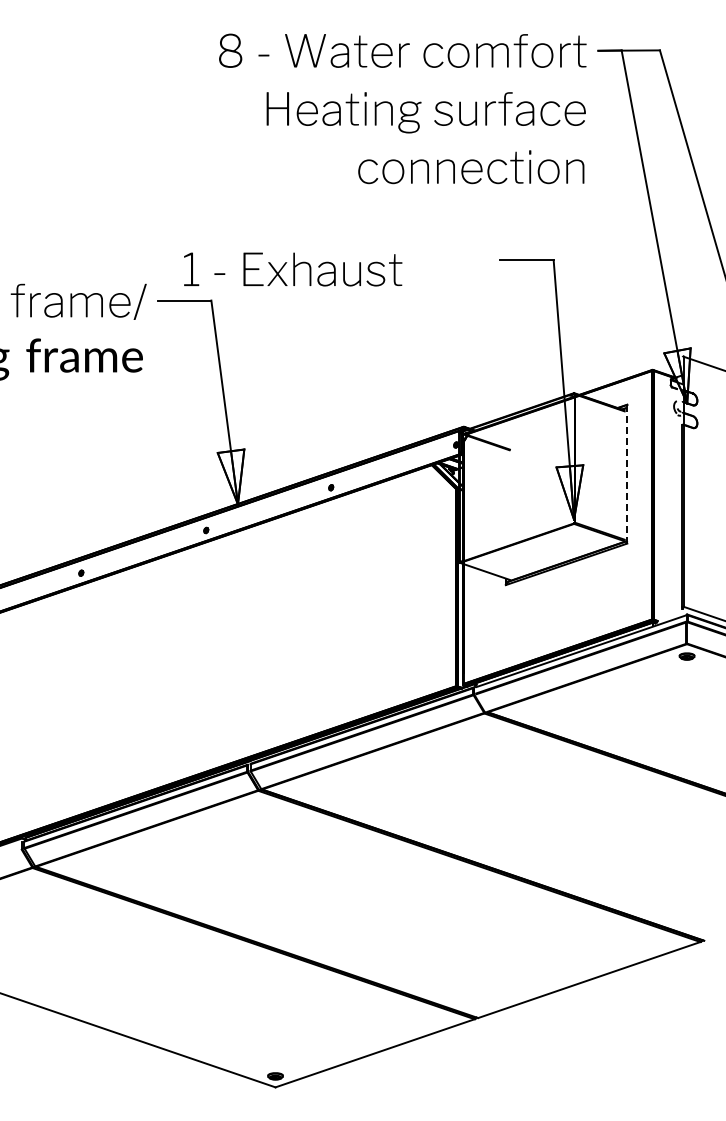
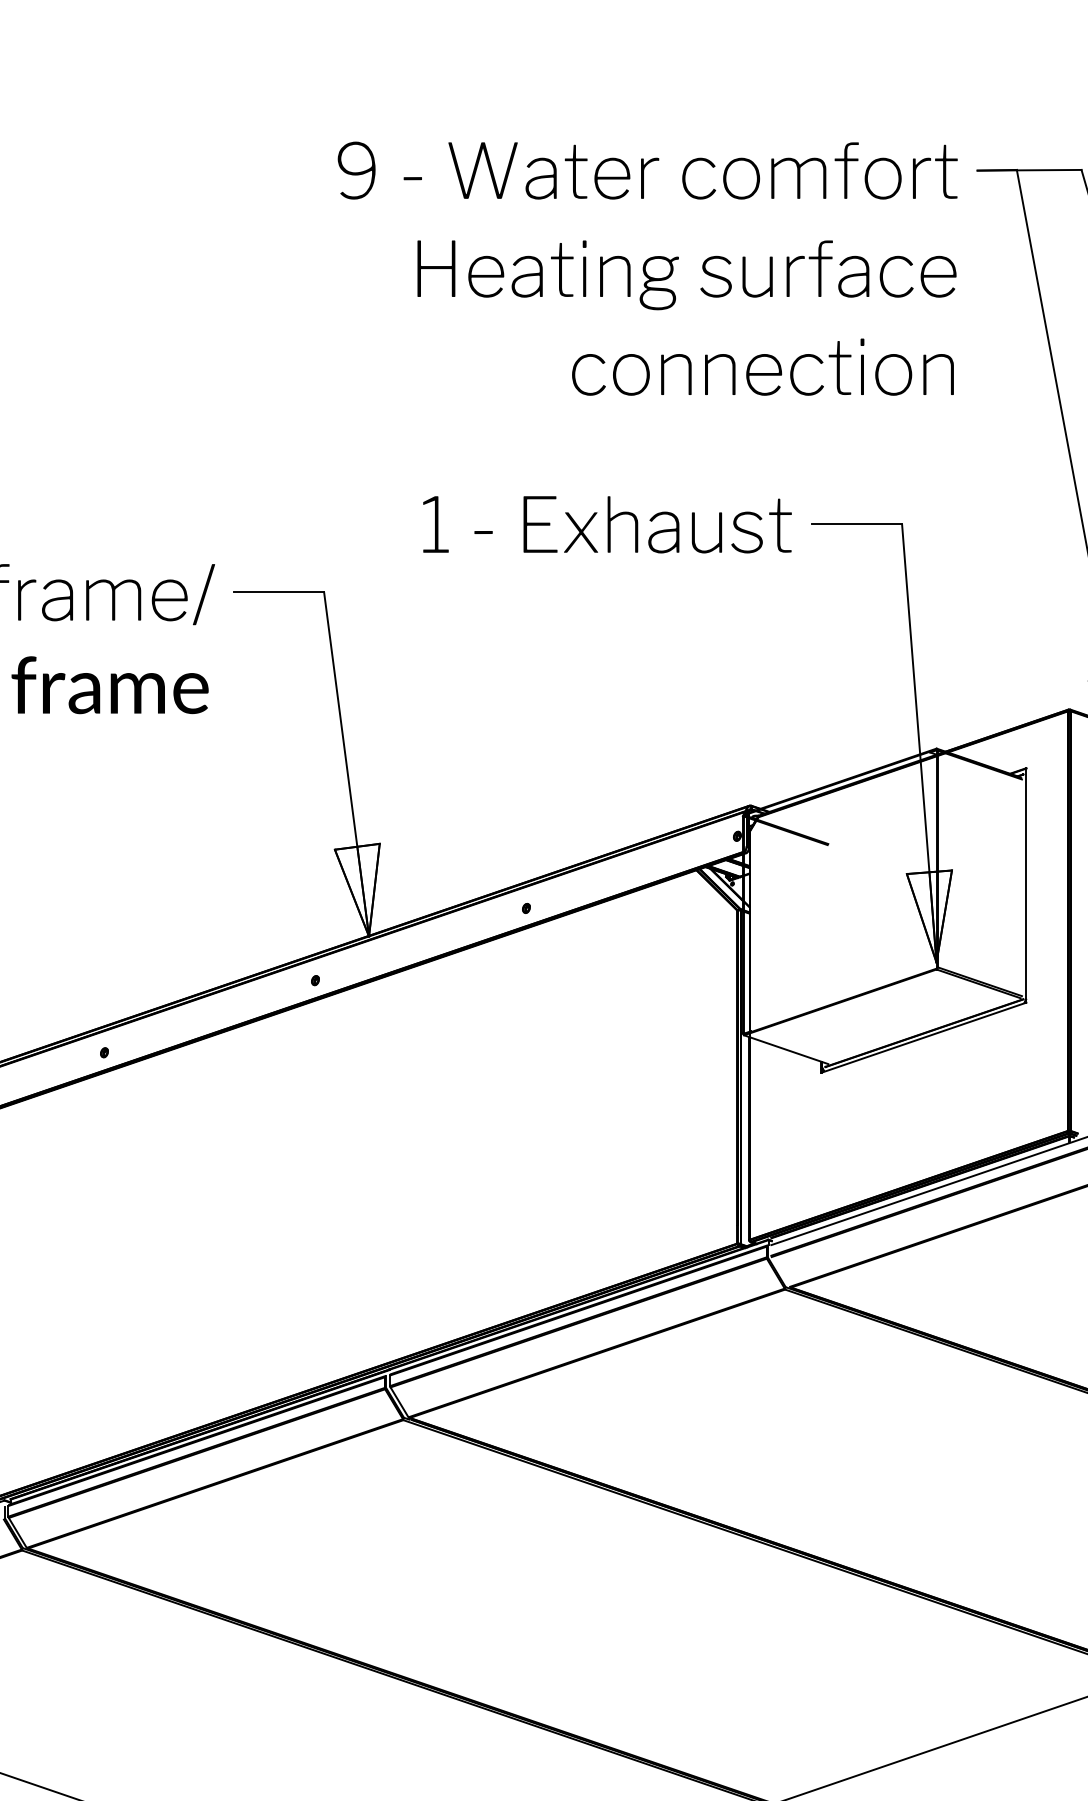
text: (230, 50) -> (356, 170), 8 -> 9
text: (293, 269) -> (607, 524), moved
line: (627, 474) -> (1026, 886), dashed -> solid

